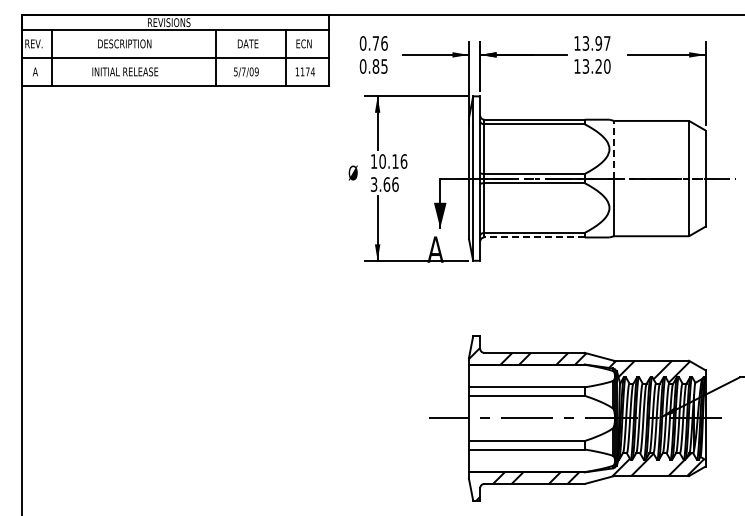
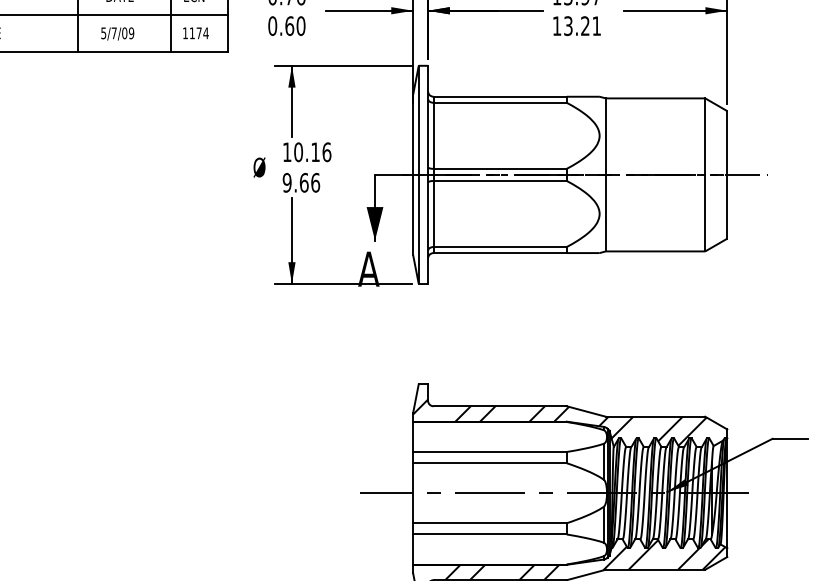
text: (379, 66) -> (294, 26), 0.85 -> 0.60
text: (607, 66) -> (597, 26), 13.20 -> 13.21
line: (614, 149) -> (606, 136), dashed -> solid
text: (373, 184) -> (286, 182), 3.66 -> 9.66
line: (534, 237) -> (500, 253), dashed -> solid

